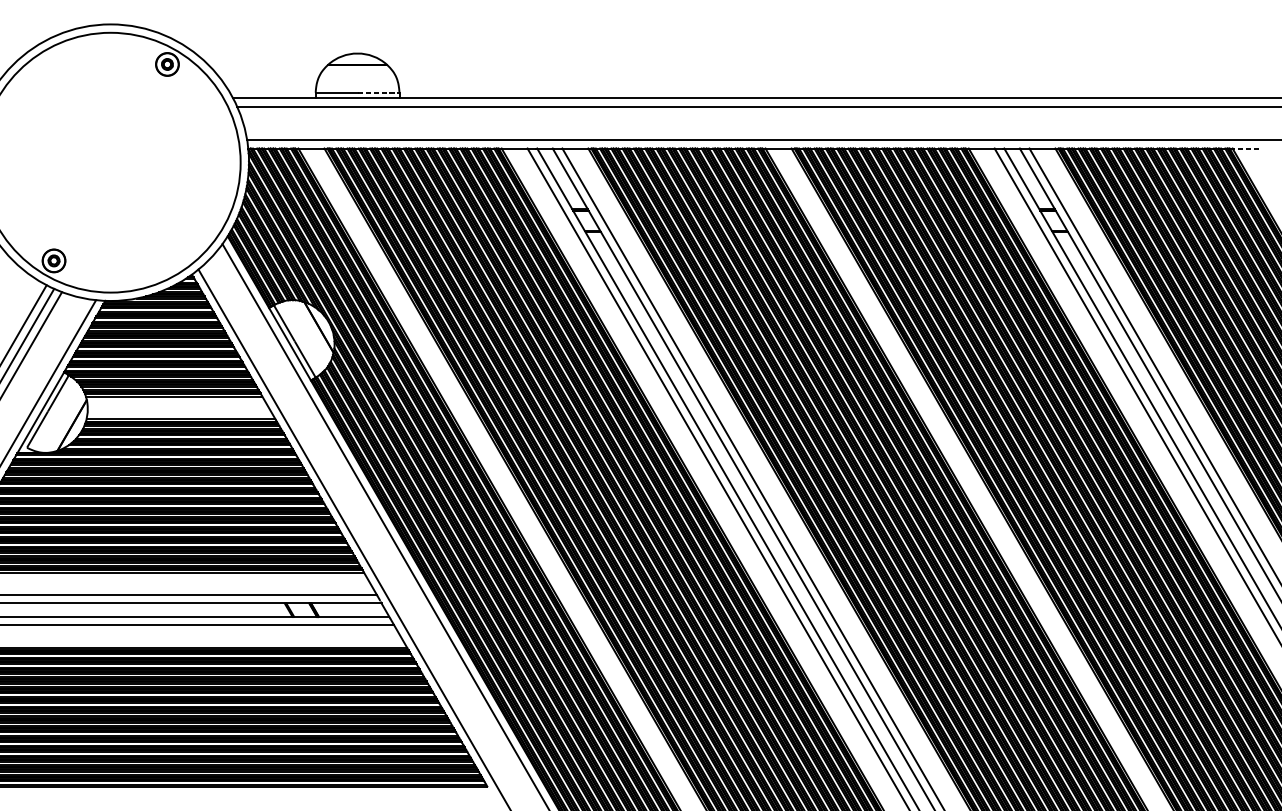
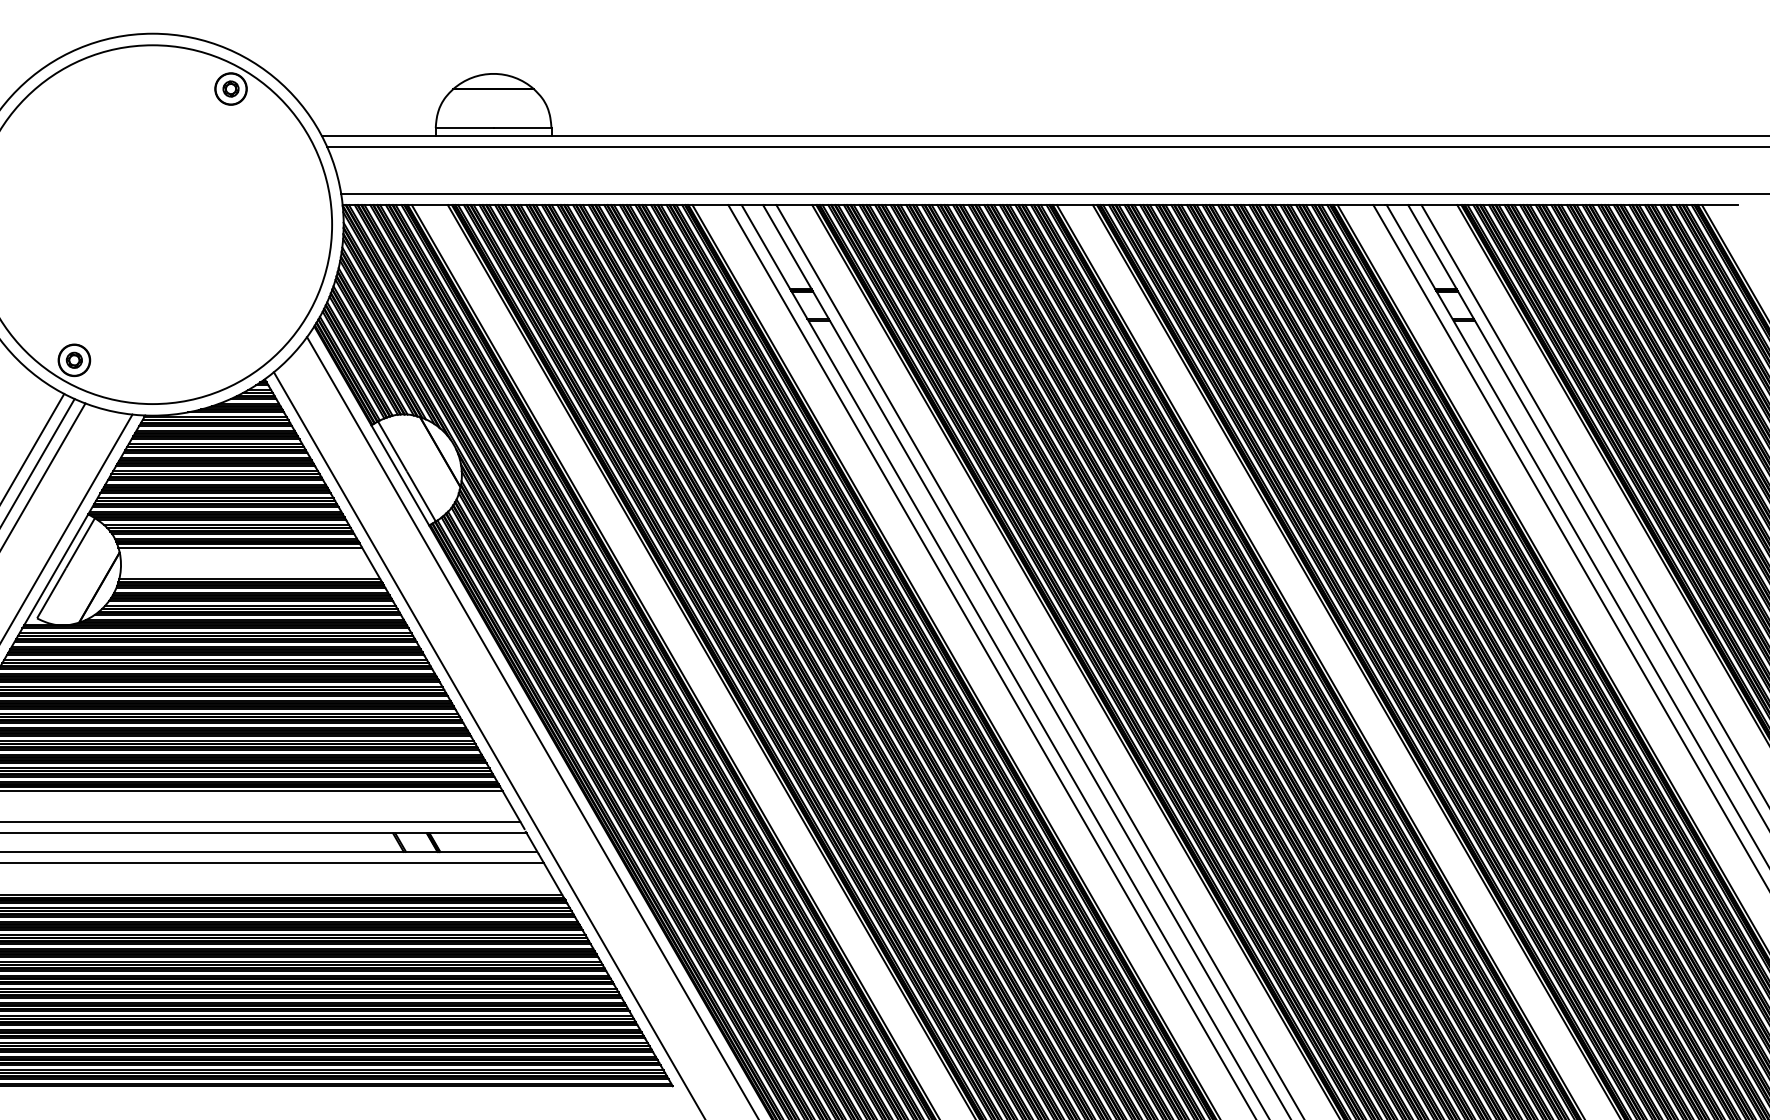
line: (378, 92) -> (522, 127), dashed -> solid
line: (1245, 148) -> (1720, 205), dashed -> solid

